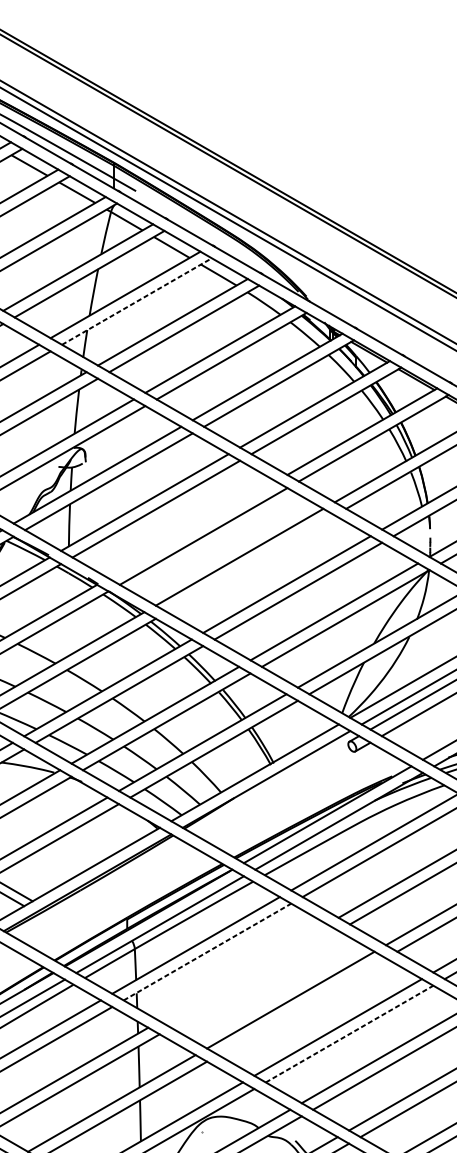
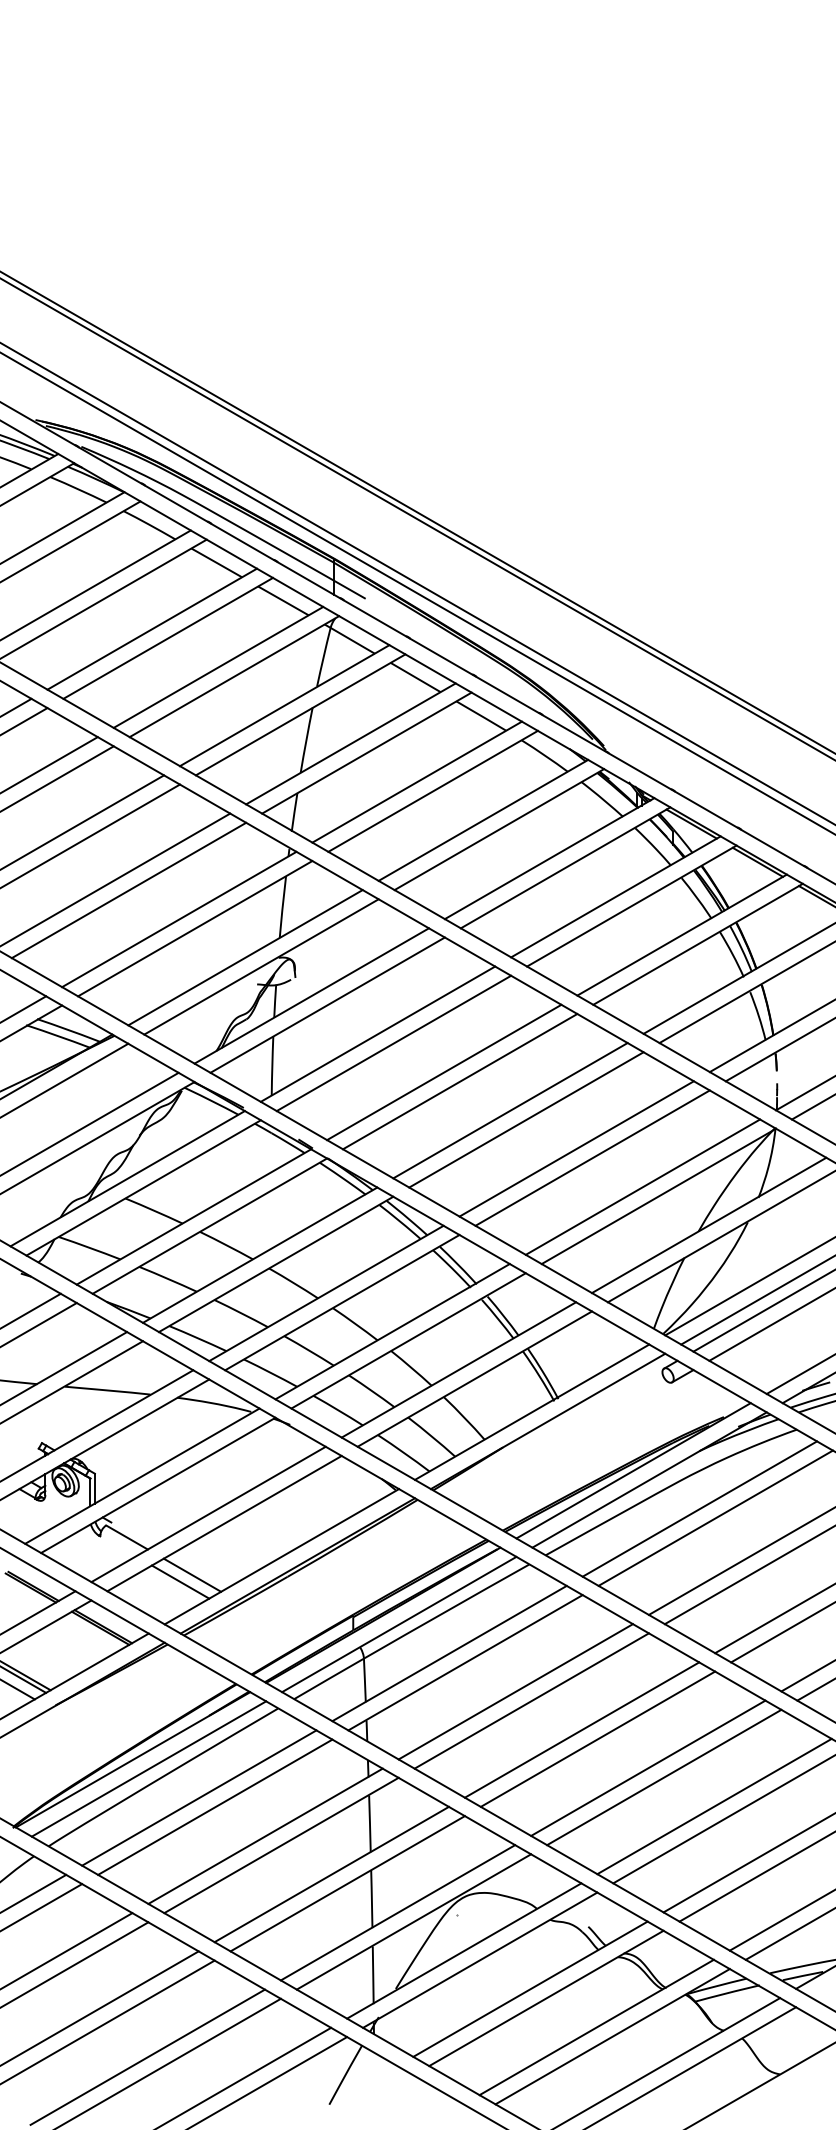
line: (136, 301) -> (366, 753), dashed -> solid
line: (192, 529) -> (444, 1072), added
line: (251, 563) -> (526, 1119), added
line: (207, 951) -> (465, 1662), dashed -> solid
line: (243, 972) -> (515, 1691), added
line: (254, 979) -> (531, 1700), added
line: (301, 1006) -> (597, 1738), added
line: (349, 1034) -> (664, 1777), dashed -> solid

